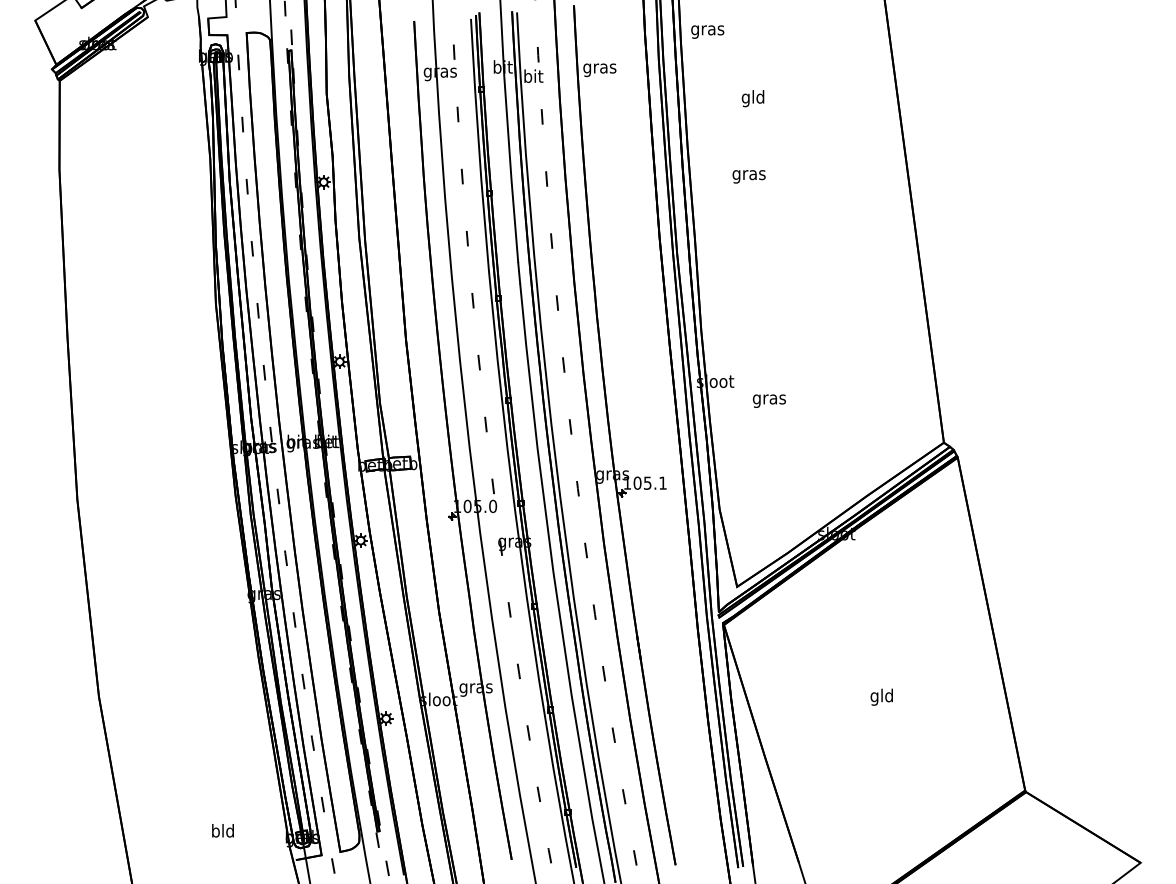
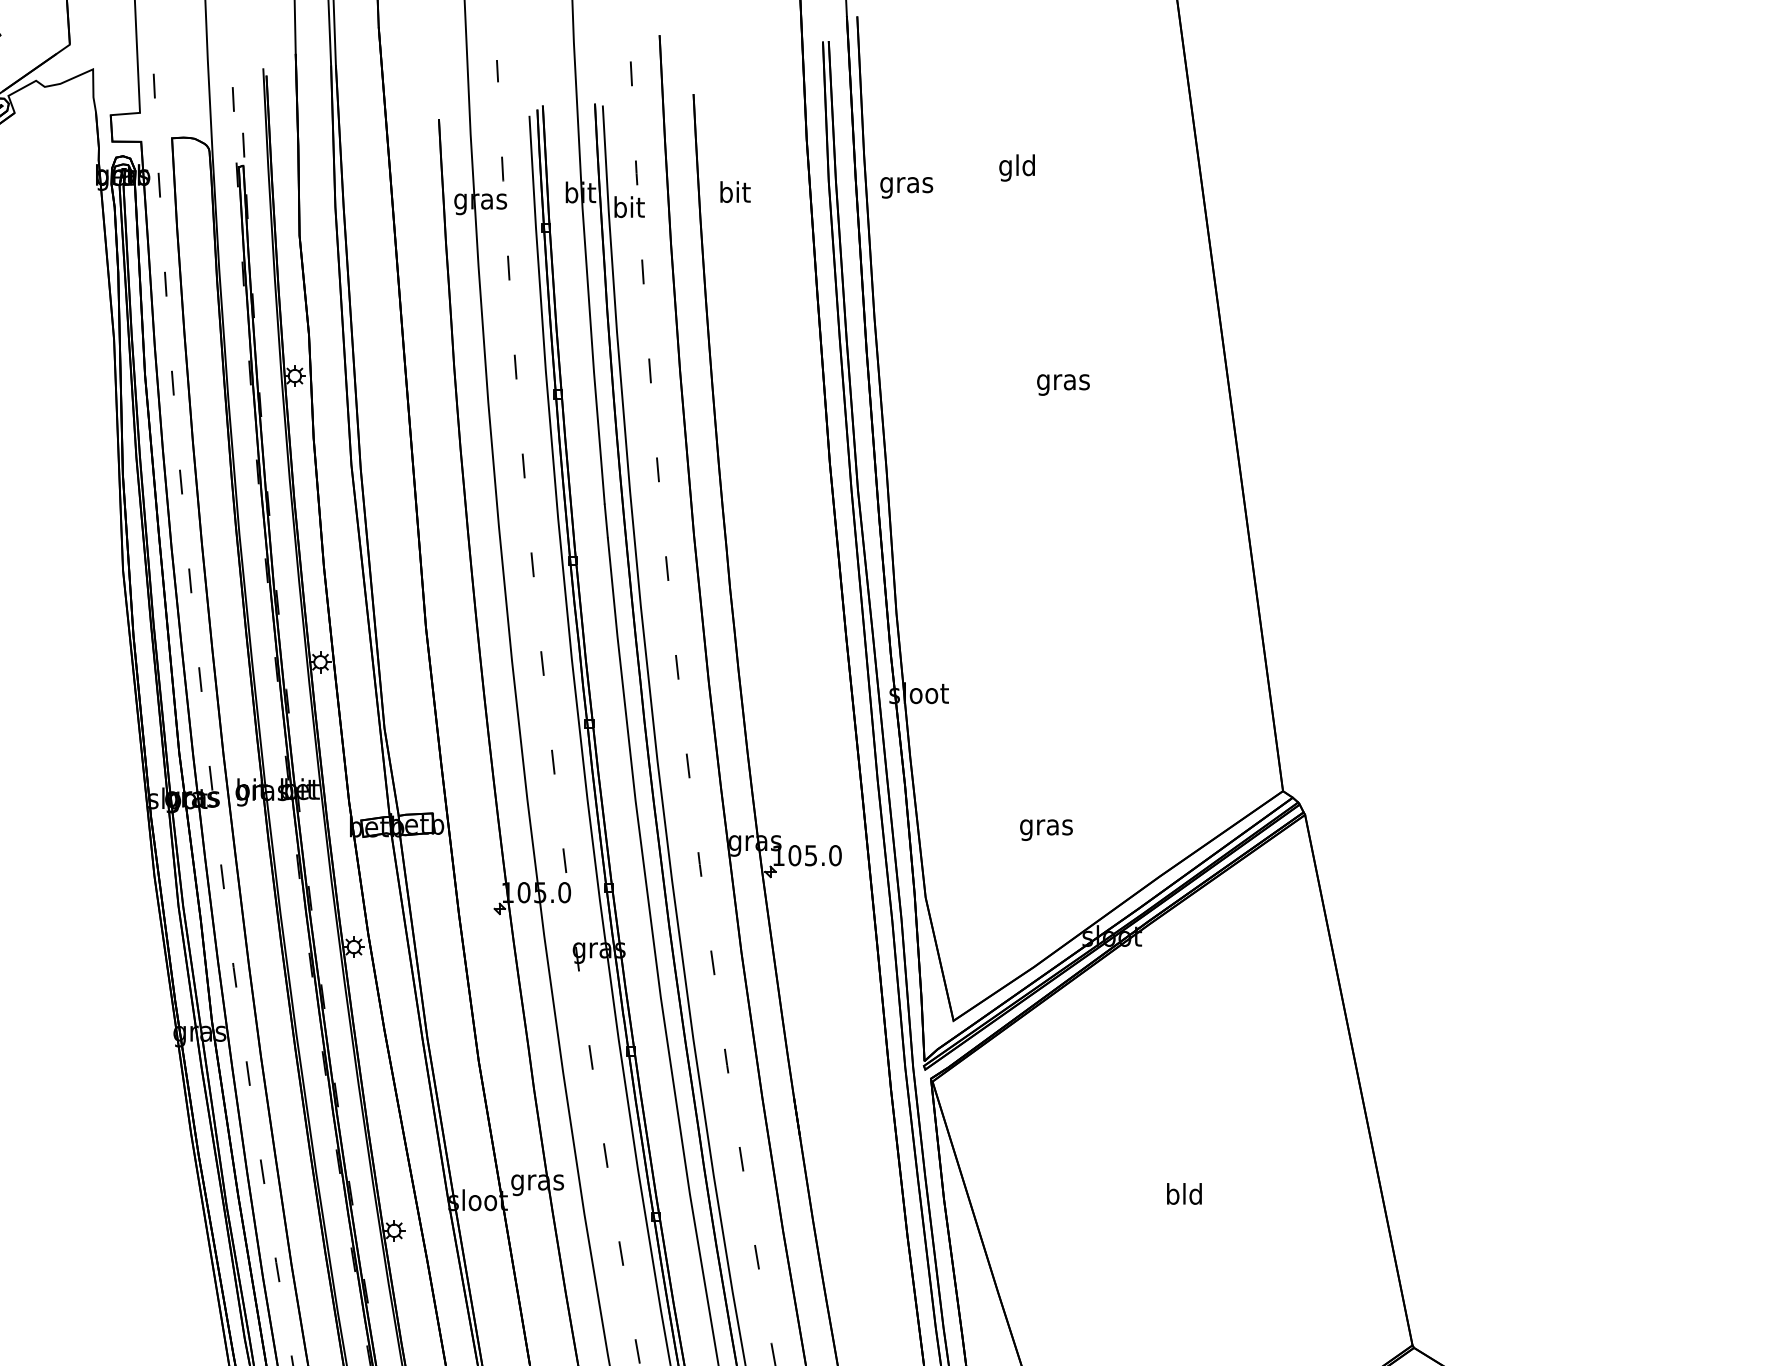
text: (707, 31) -> (906, 186), moved
text: (599, 68) -> (734, 194), gras -> bit
text: (752, 98) -> (1016, 167), moved
text: (748, 176) -> (1062, 384), moved
text: (768, 400) -> (1044, 829), moved
text: (662, 482) -> (834, 854), 105.1 -> 105.0
text: (874, 696) -> (1172, 1195), gld -> bld

